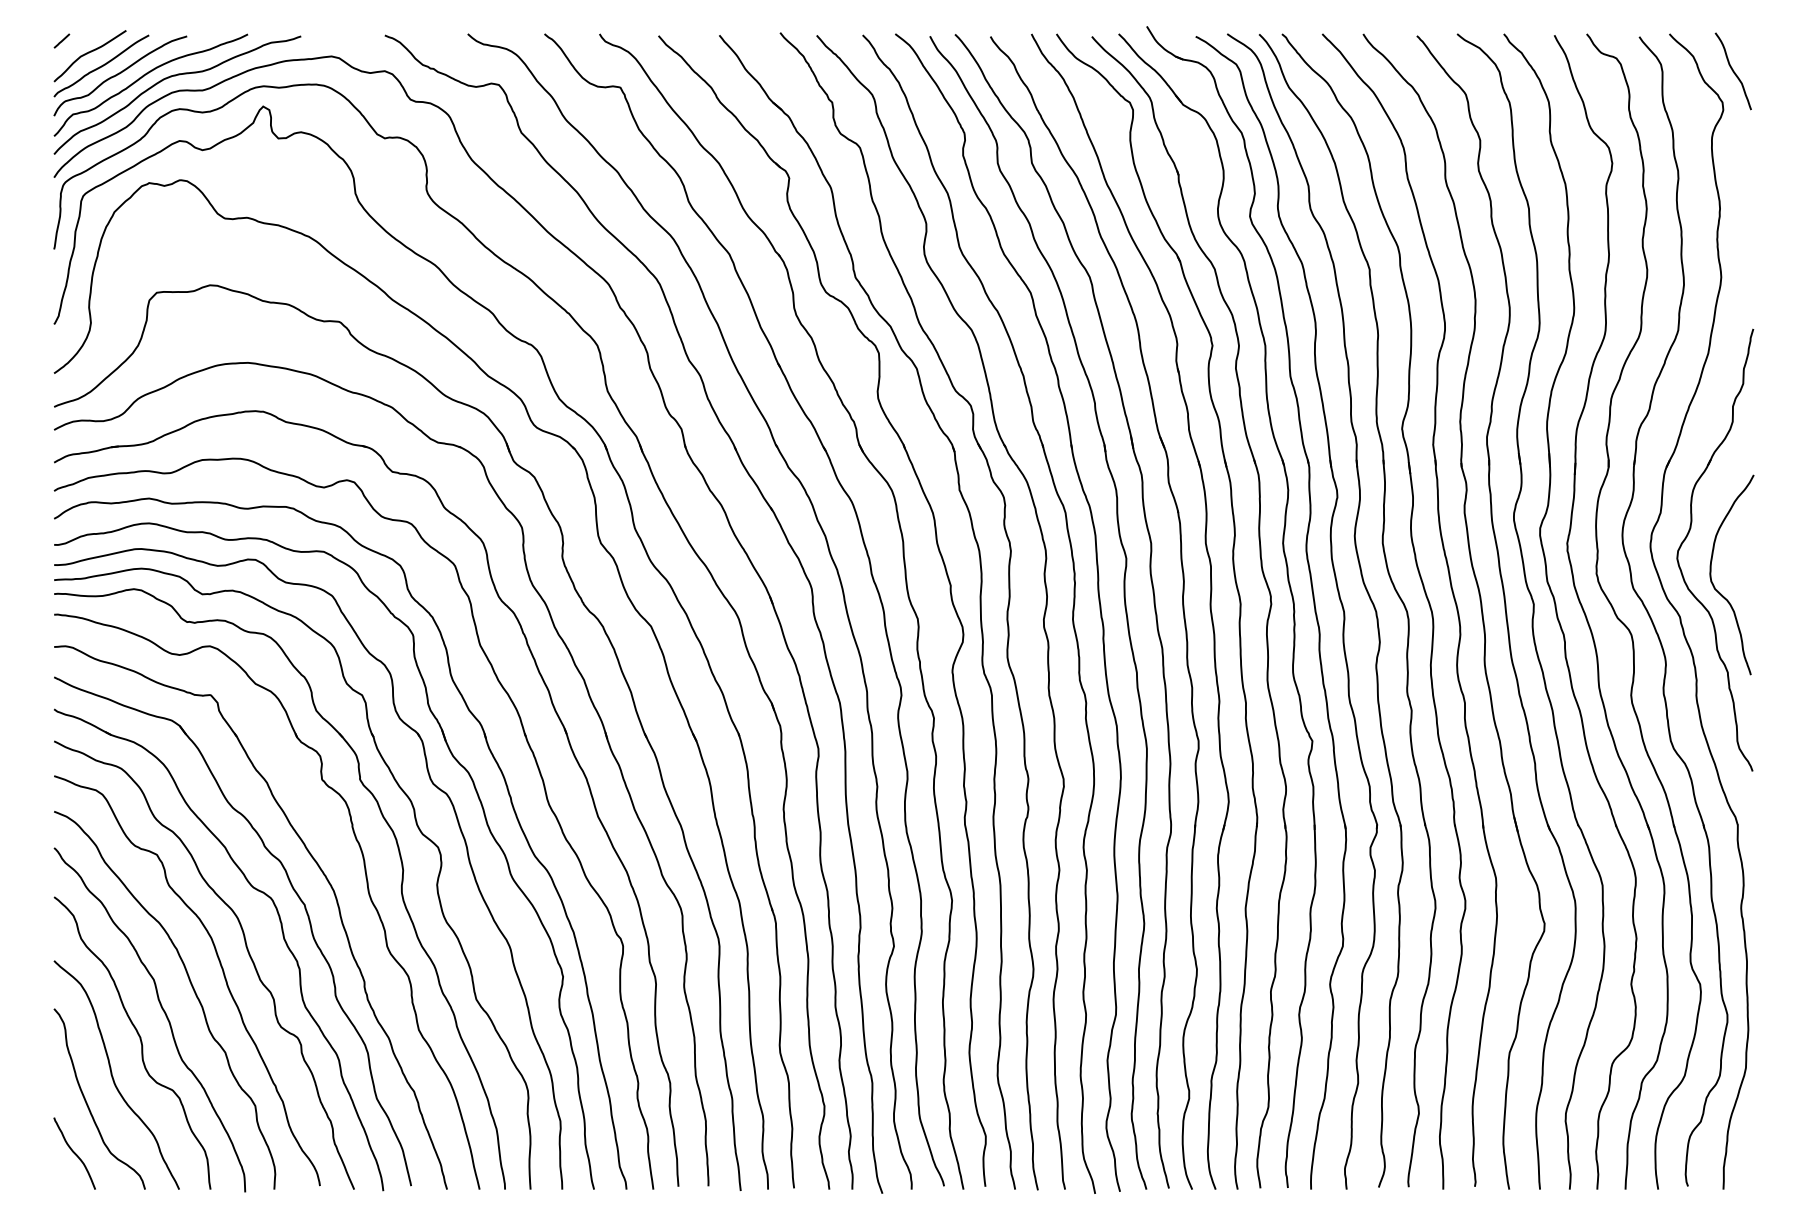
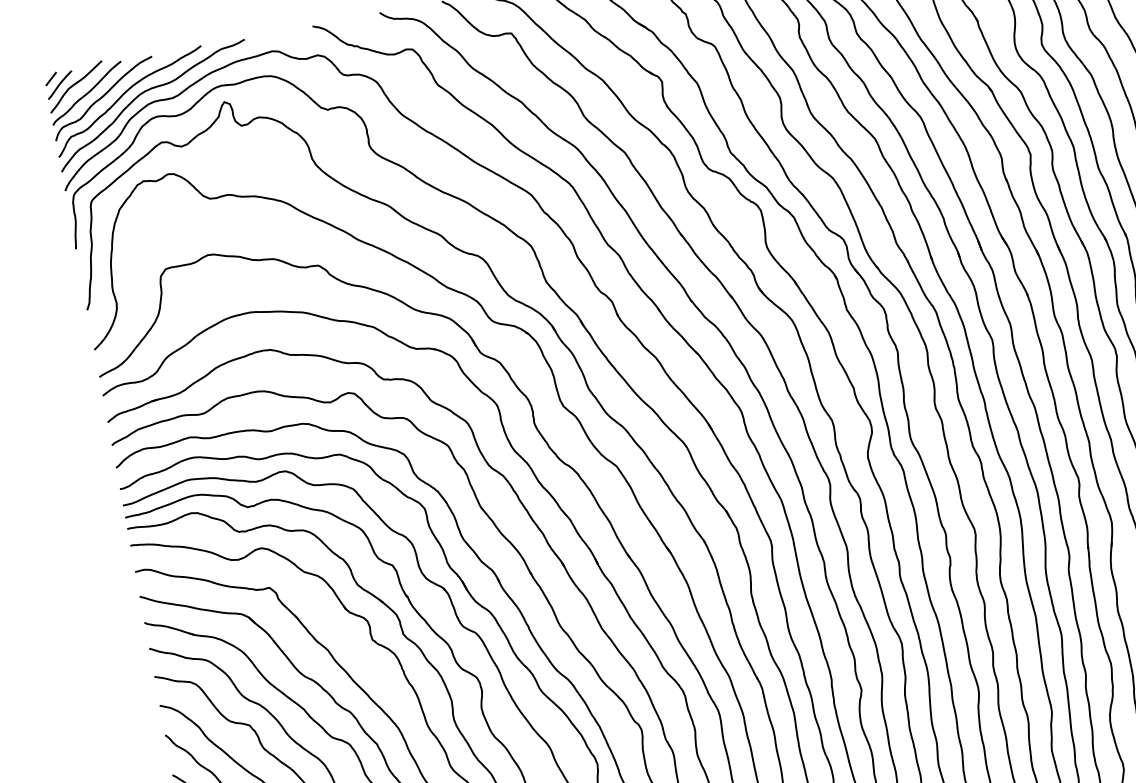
curve: (70, 50) -> (59, 85), added

